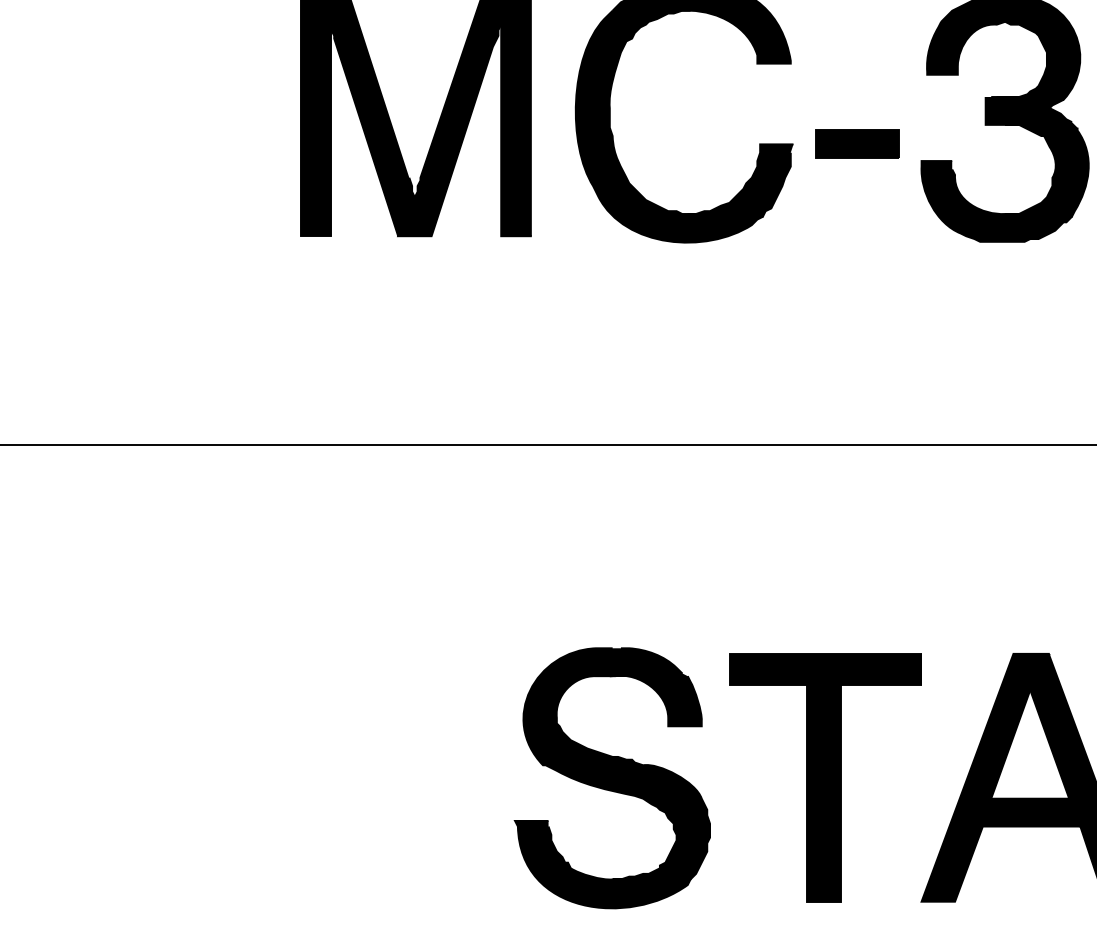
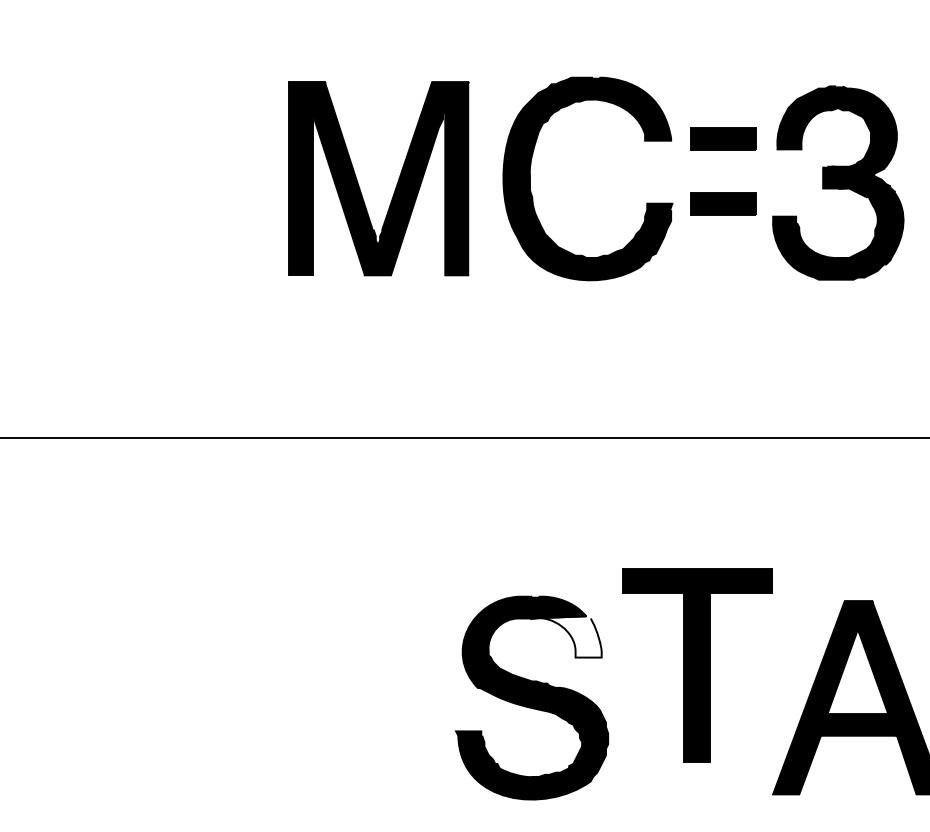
part: (857, 60) -> (723, 138), added
fill: (655, 699) -> (565, 636), removed
part: (824, 777) -> (697, 665), moved

